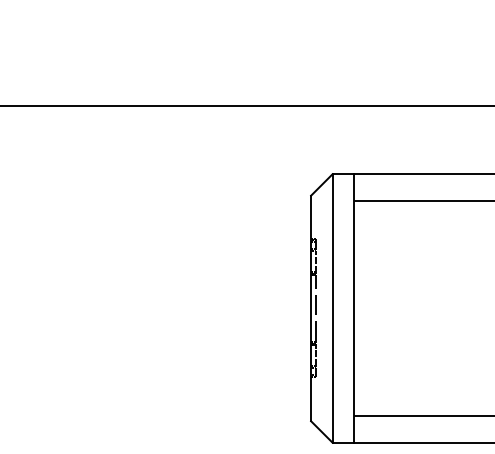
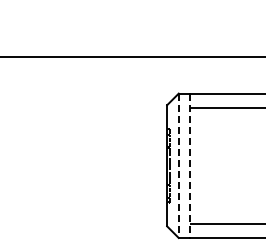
line: (332, 309) -> (178, 166), solid -> dashed
line: (354, 309) -> (190, 166), solid -> dashed

